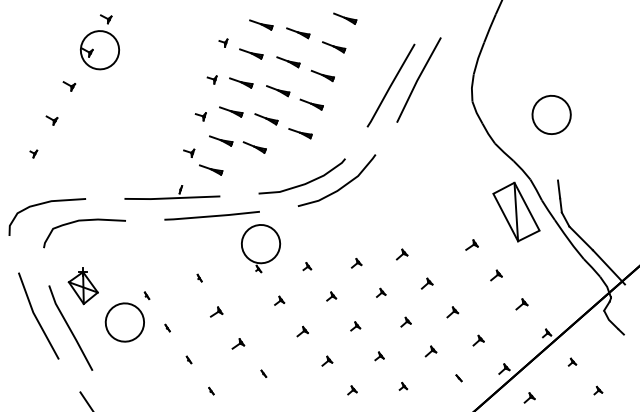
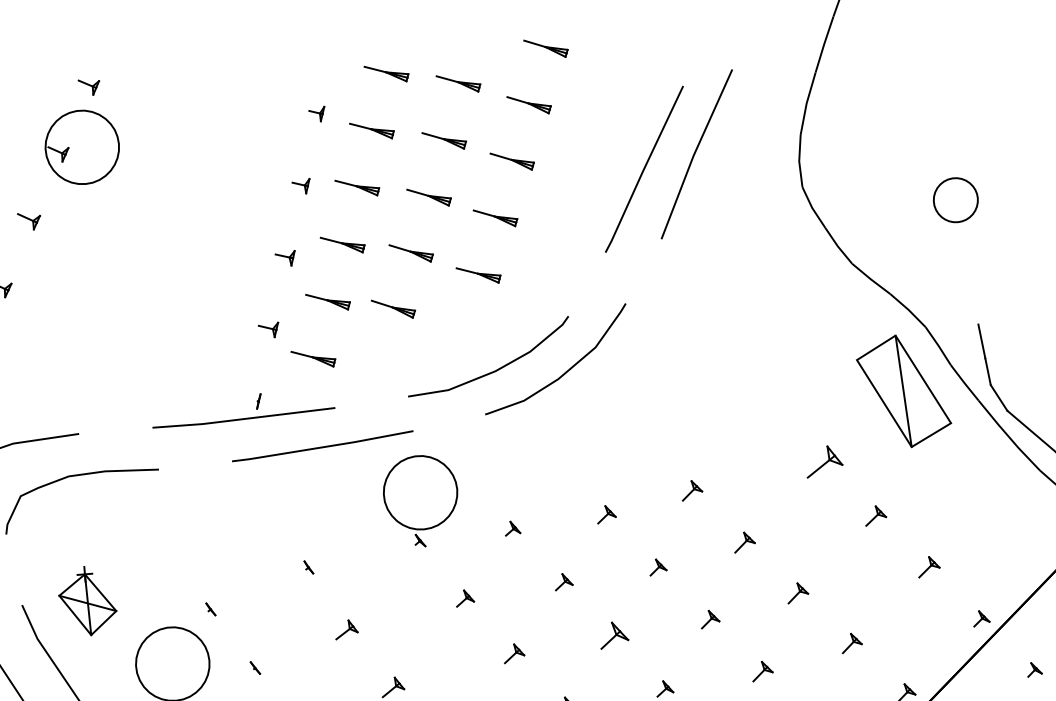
part: (551, 114) -> (955, 199), size x0.6
part: (471, 244) -> (823, 460), size x1.6
part: (355, 326) -> (614, 635), size x1.6

